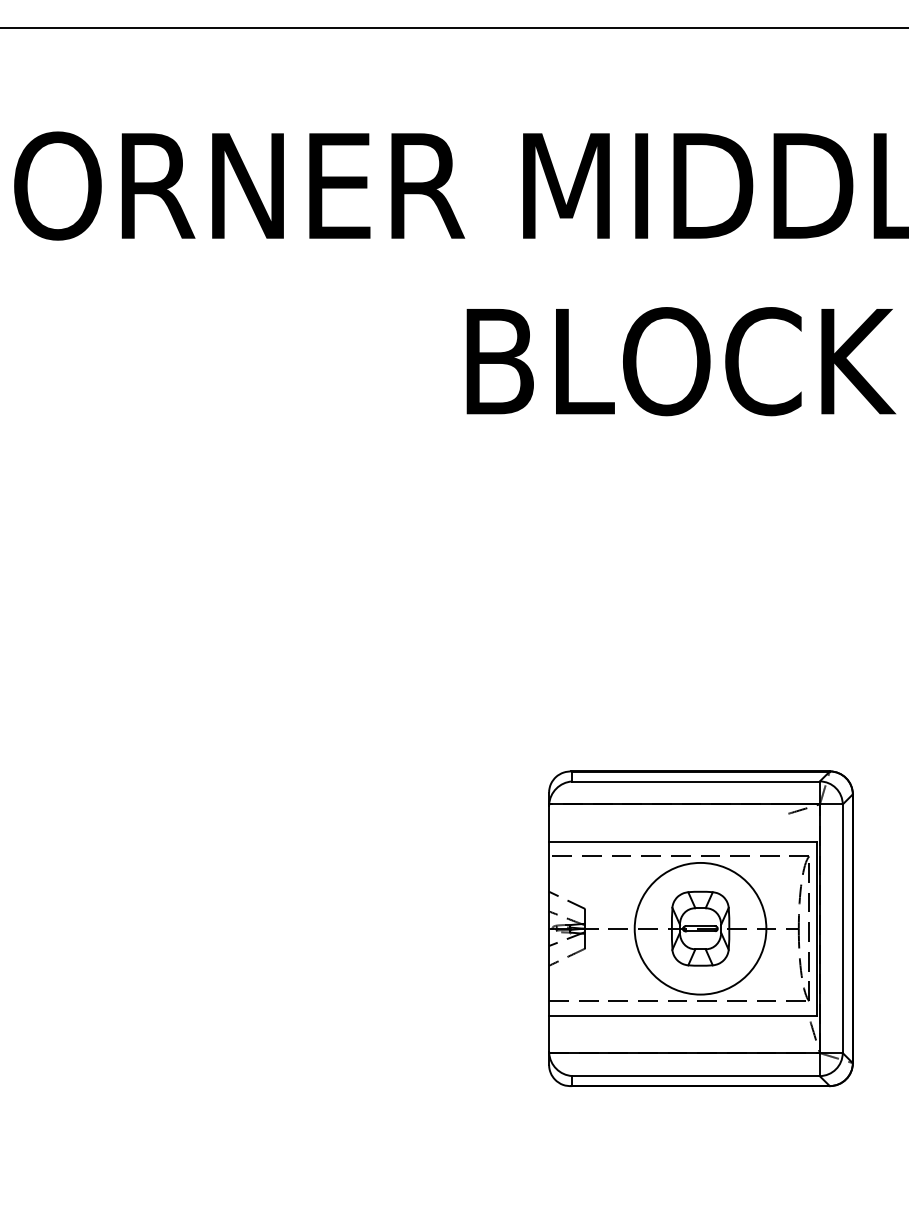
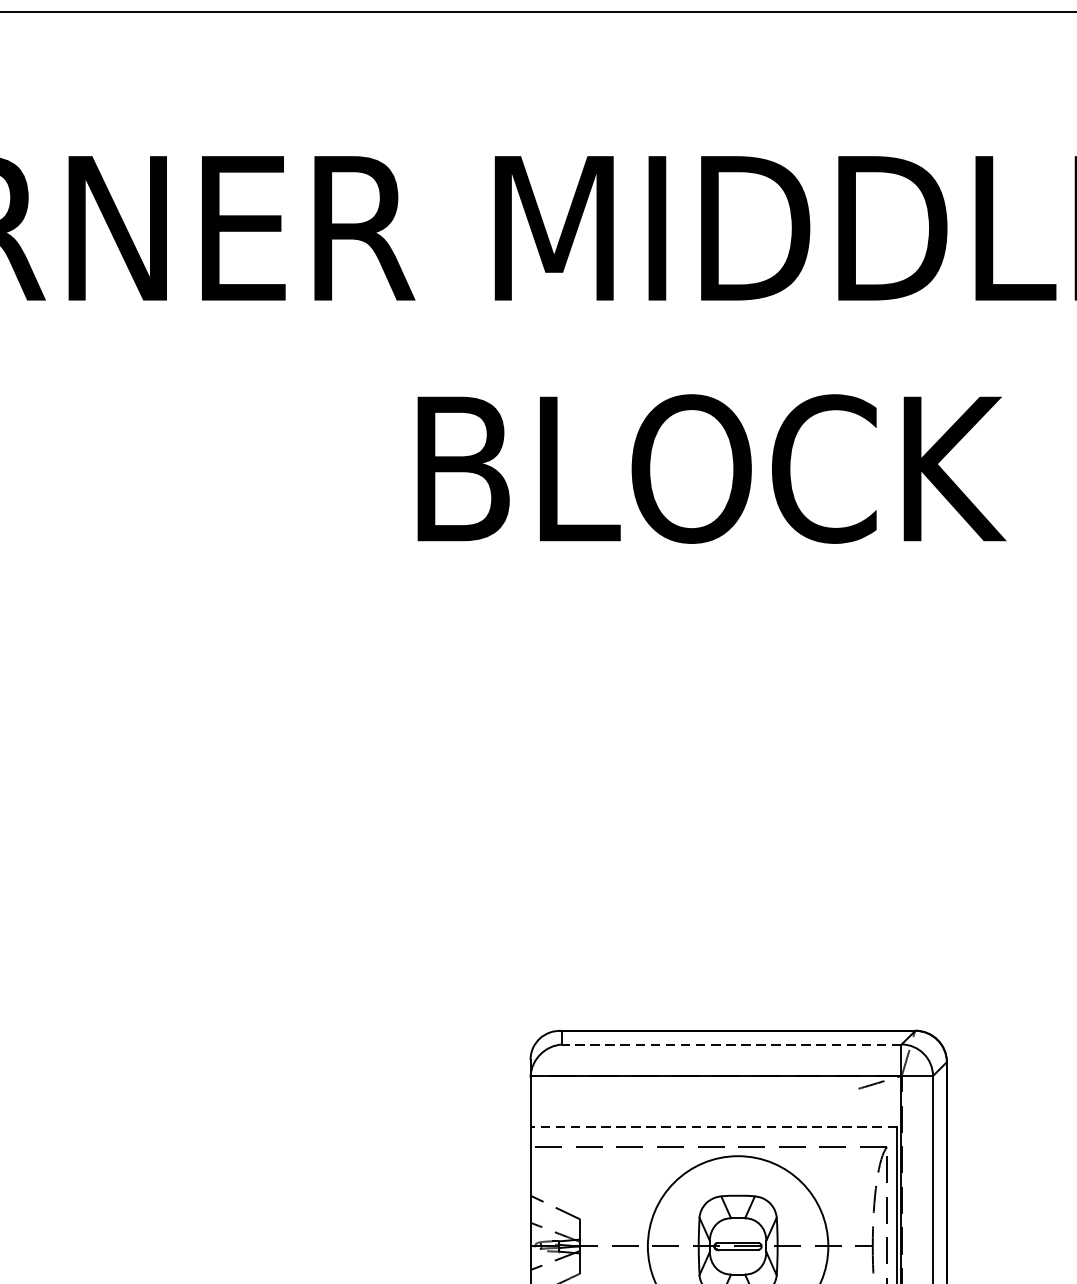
line: (695, 781) -> (731, 1044), solid -> dashed
line: (682, 841) -> (713, 1126), solid -> dashed

